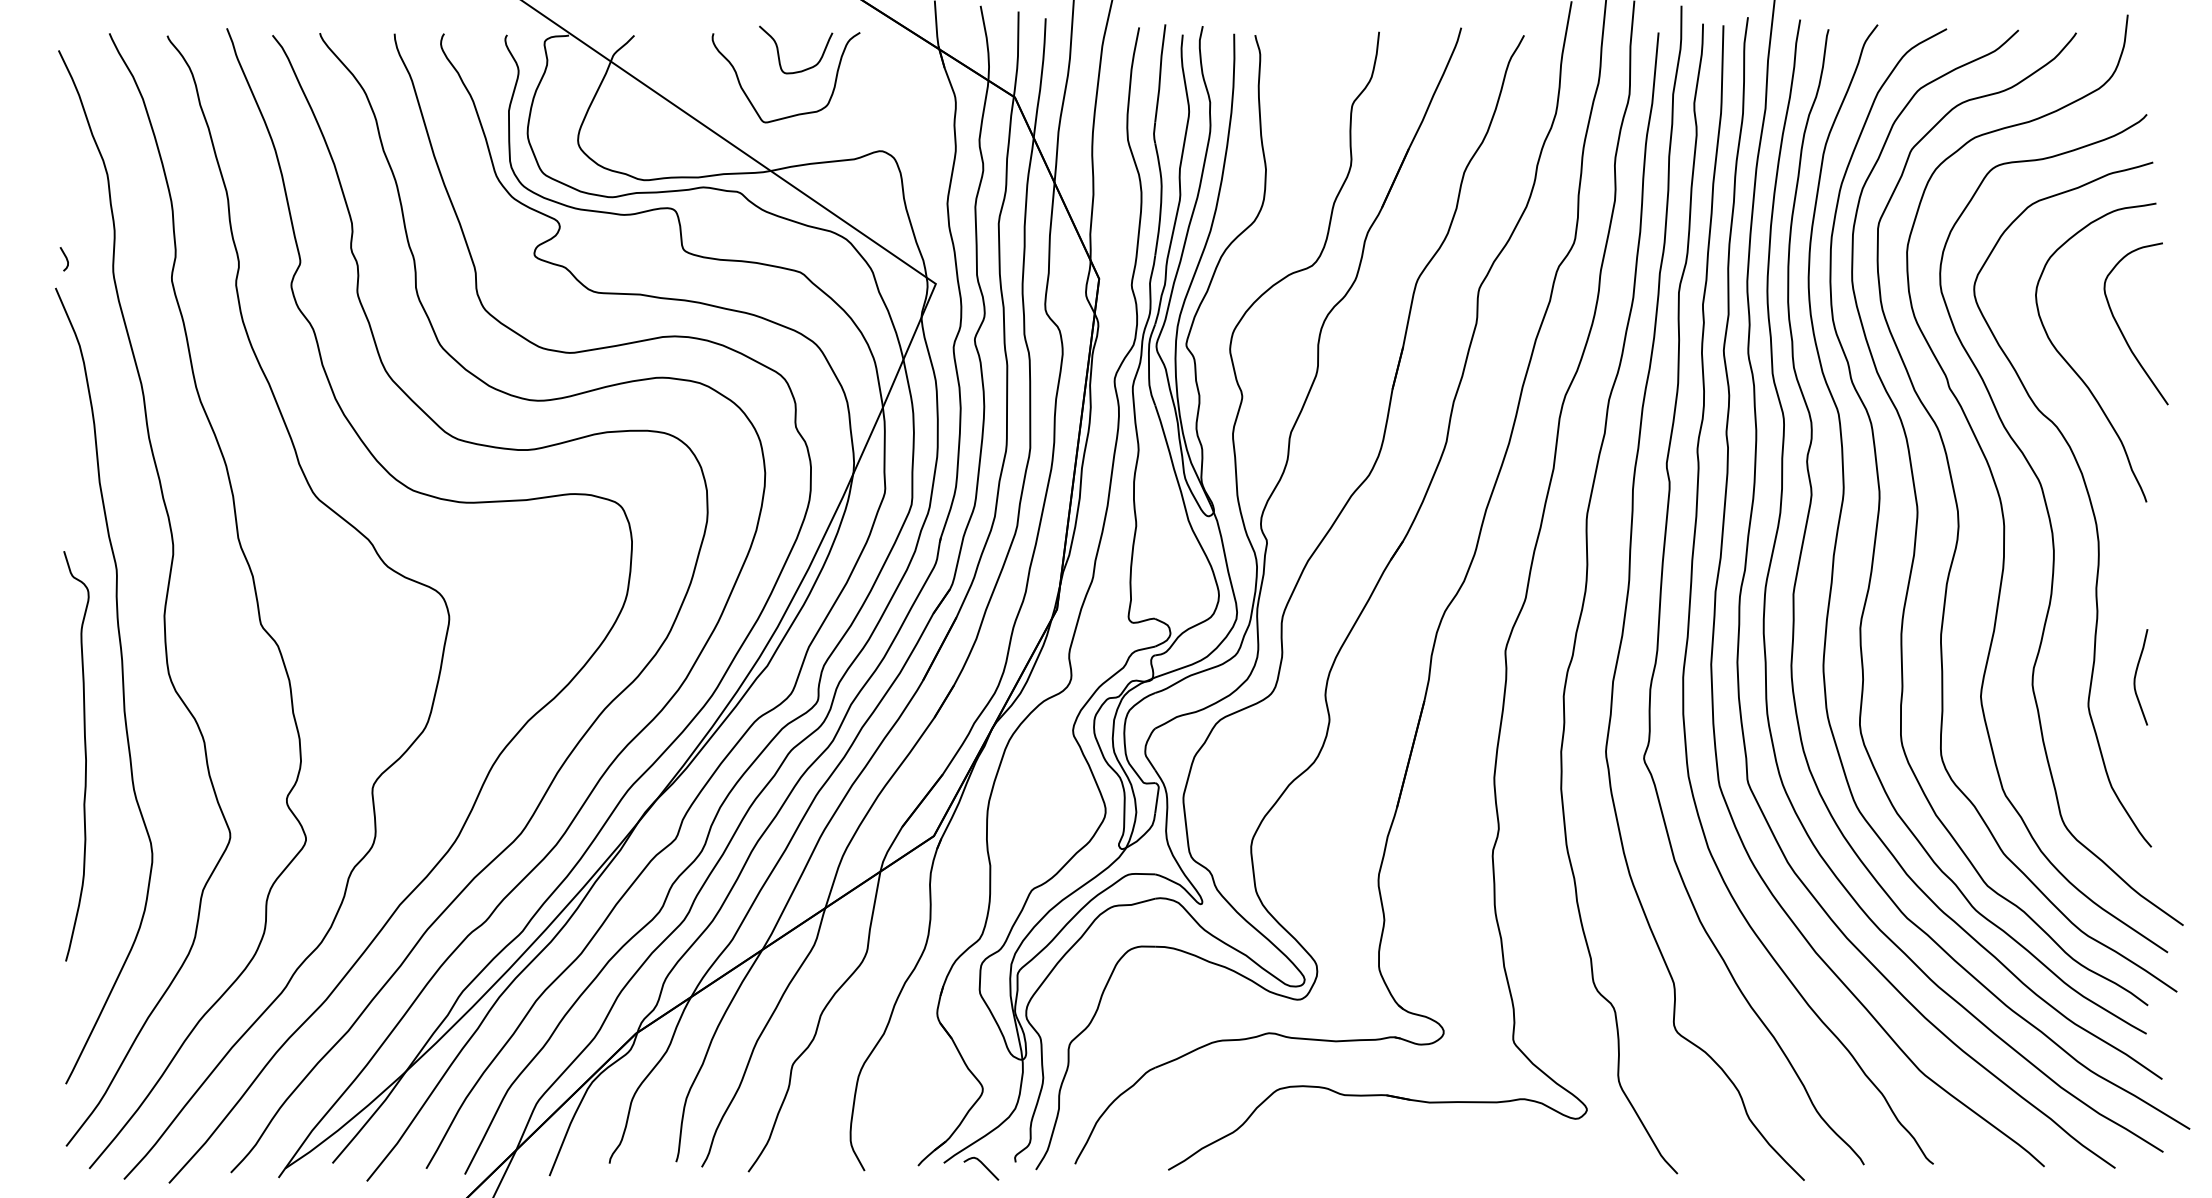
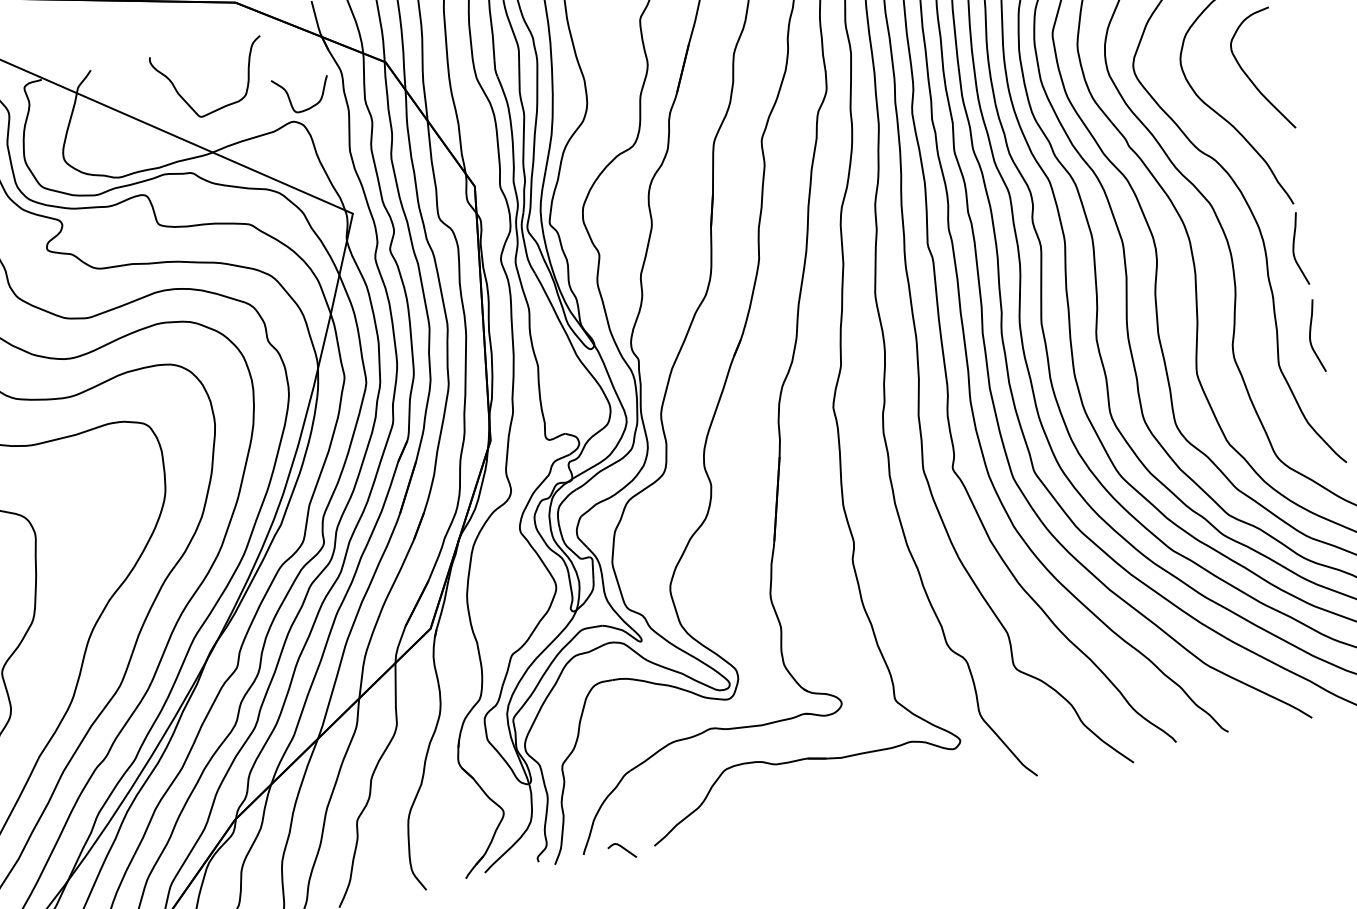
curve: (779, 53) -> (290, 98), moved
curve: (2136, 560) -> (1294, 249), added
curve: (984, 1167) -> (624, 849), moved

